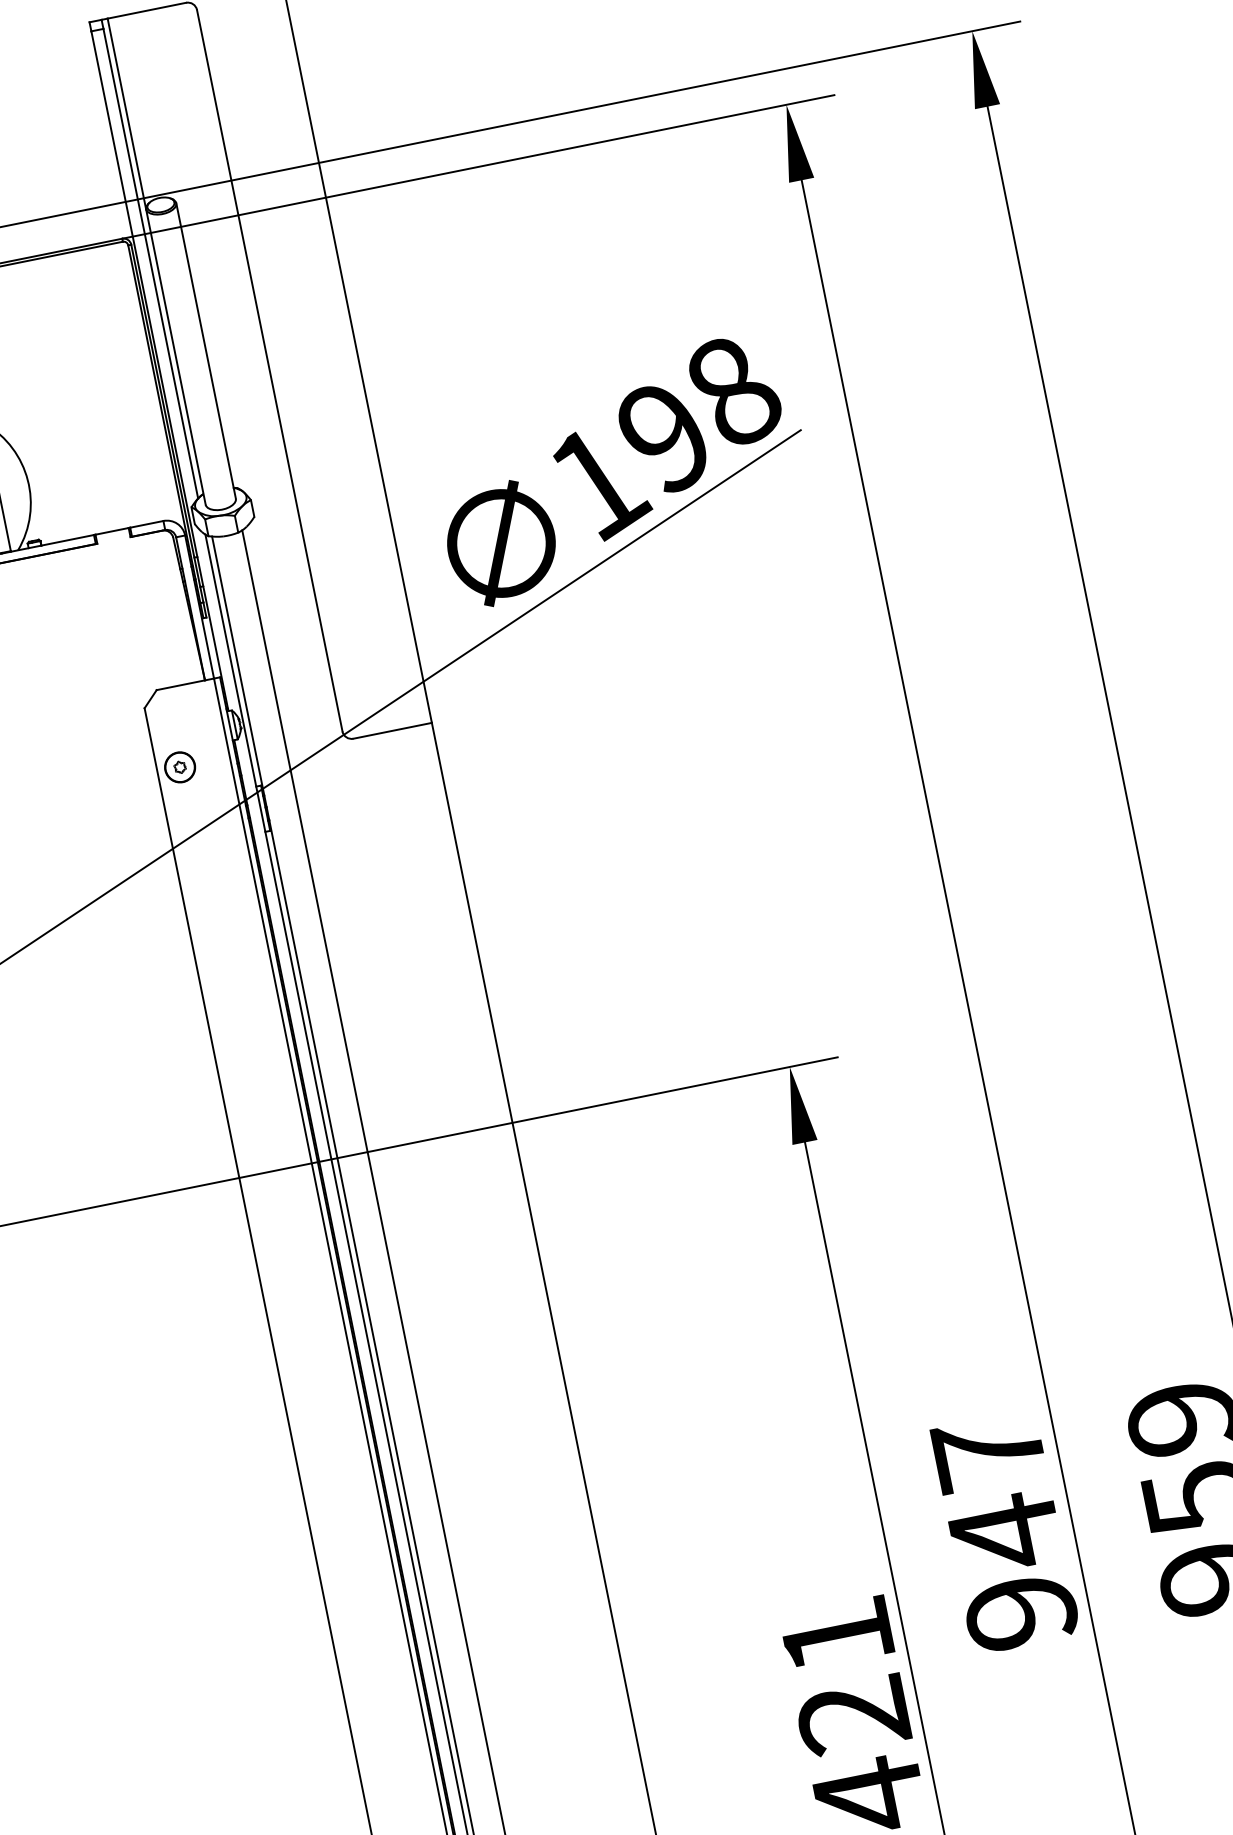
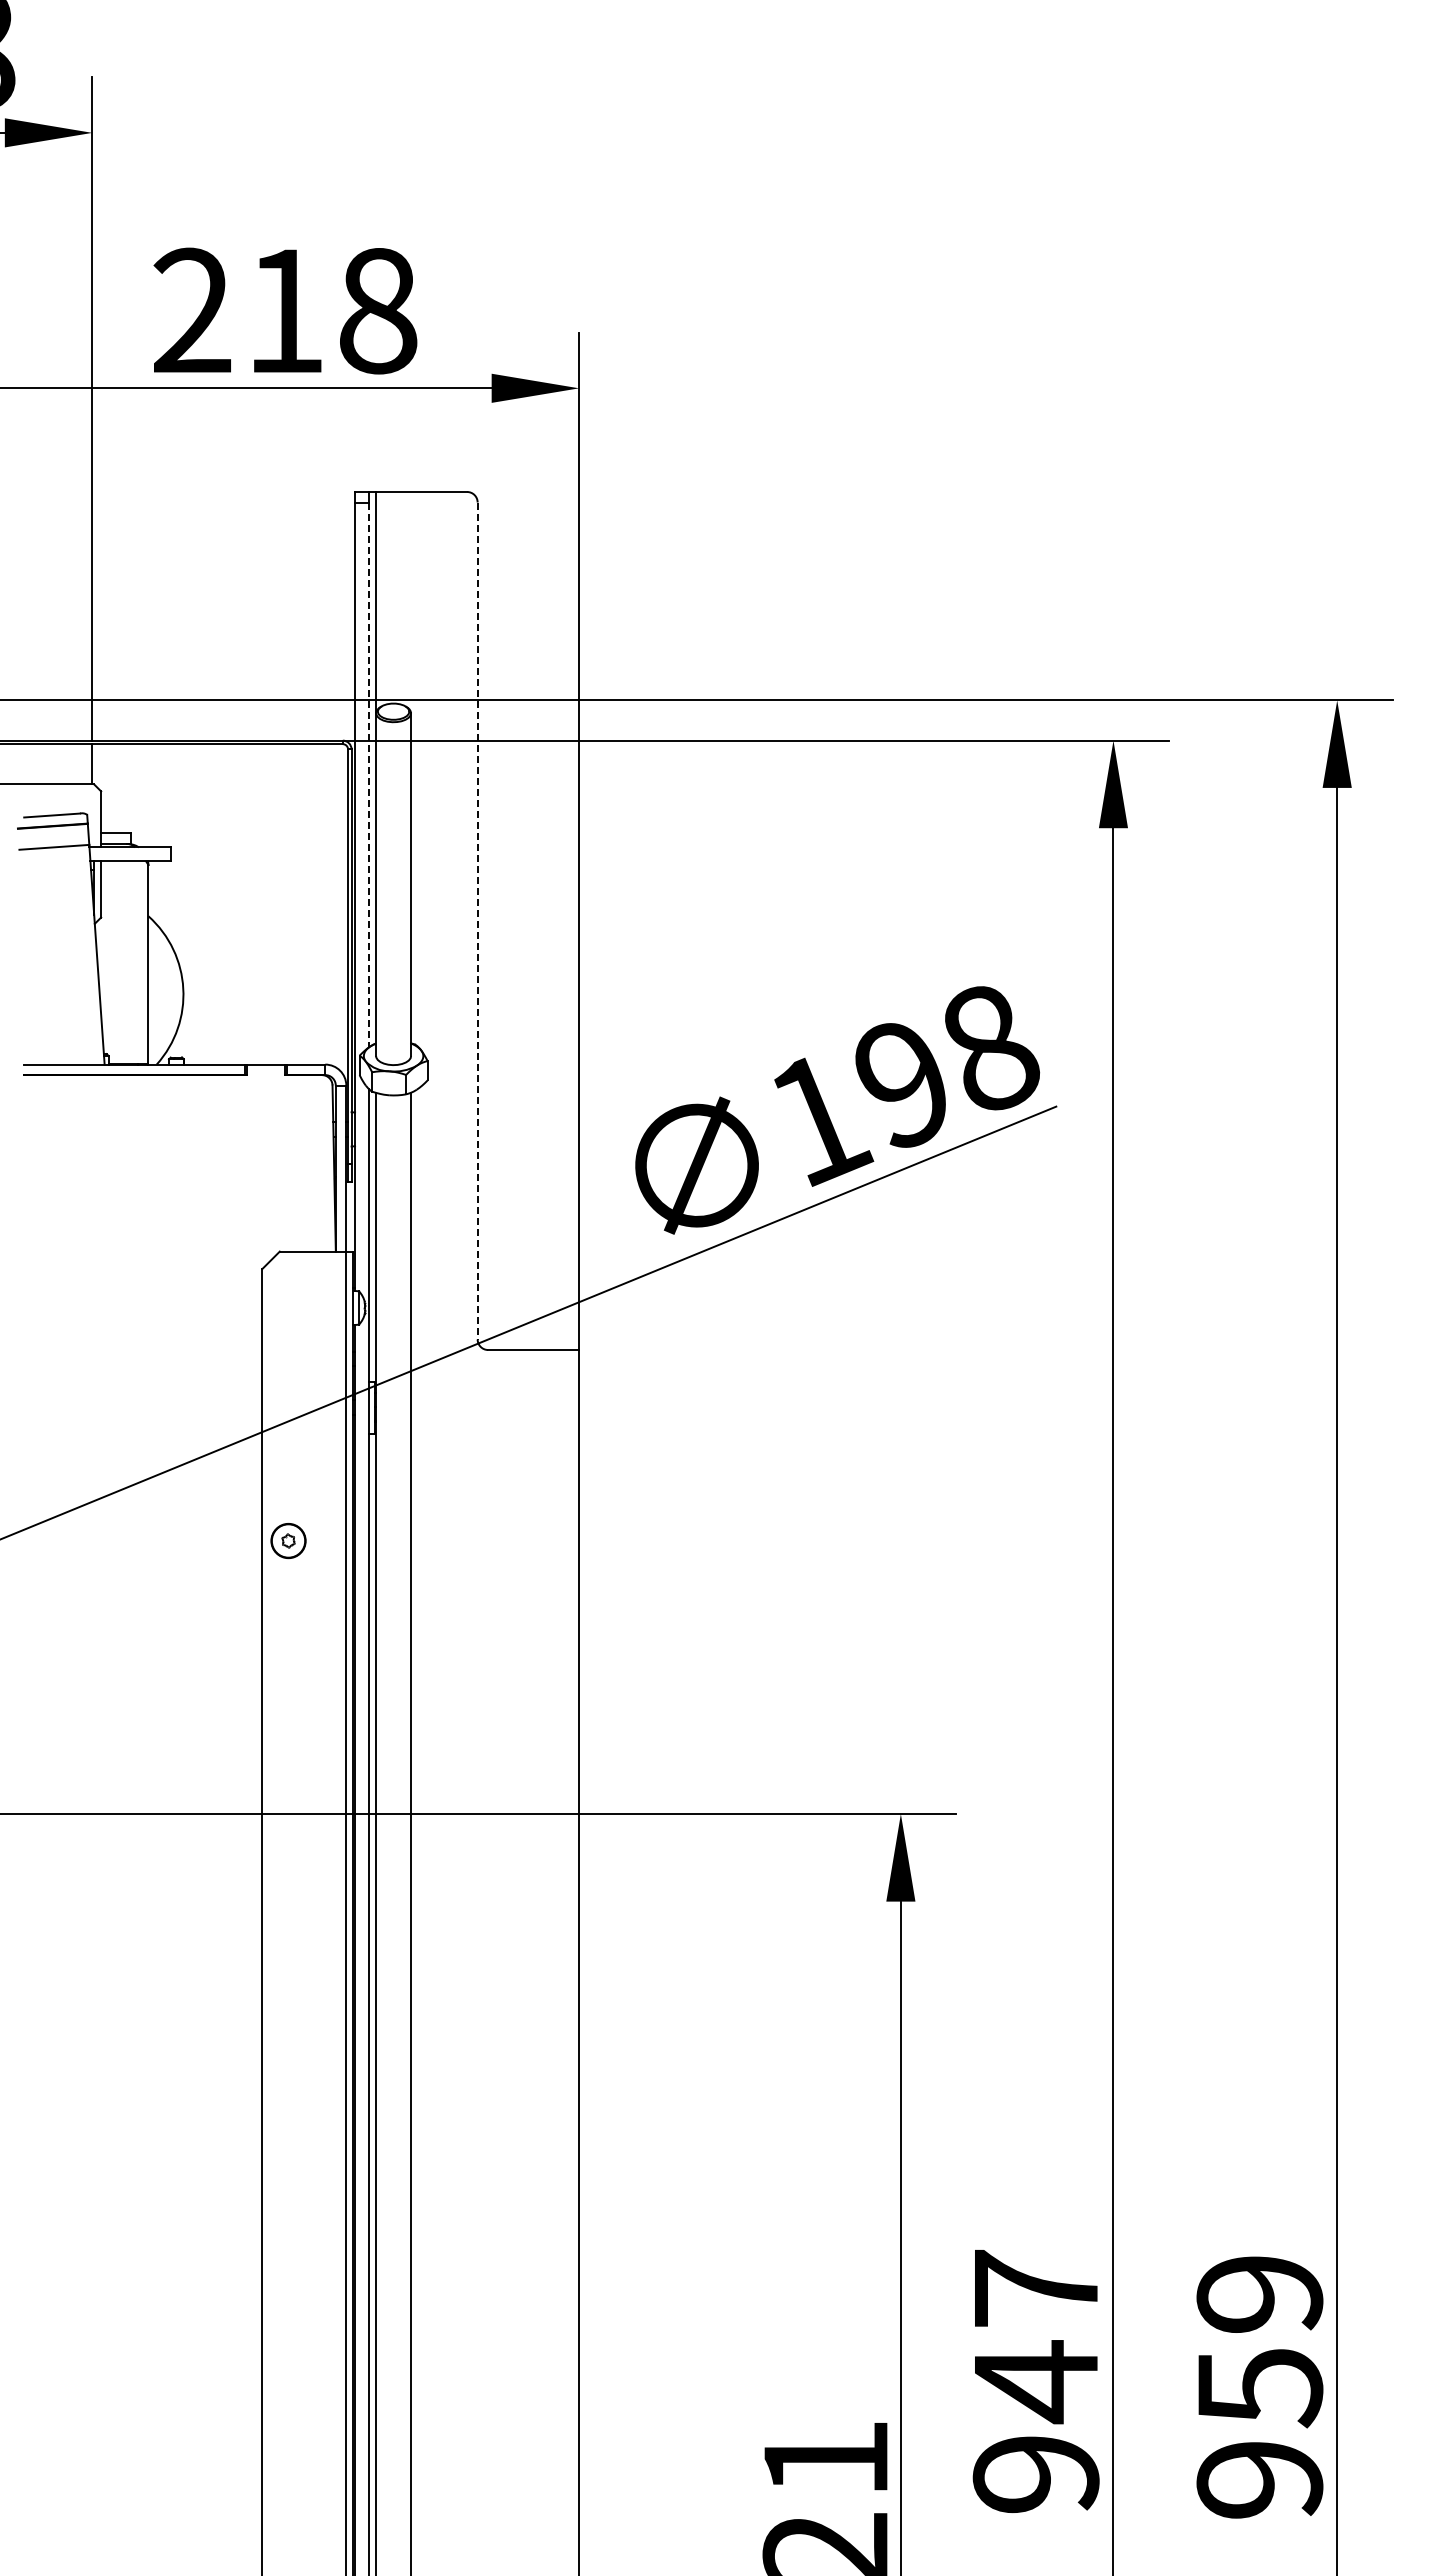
line: (151, 264) -> (369, 775), solid -> dashed
line: (269, 371) -> (477, 921), solid -> dashed
part: (180, 767) -> (288, 1541), moved

